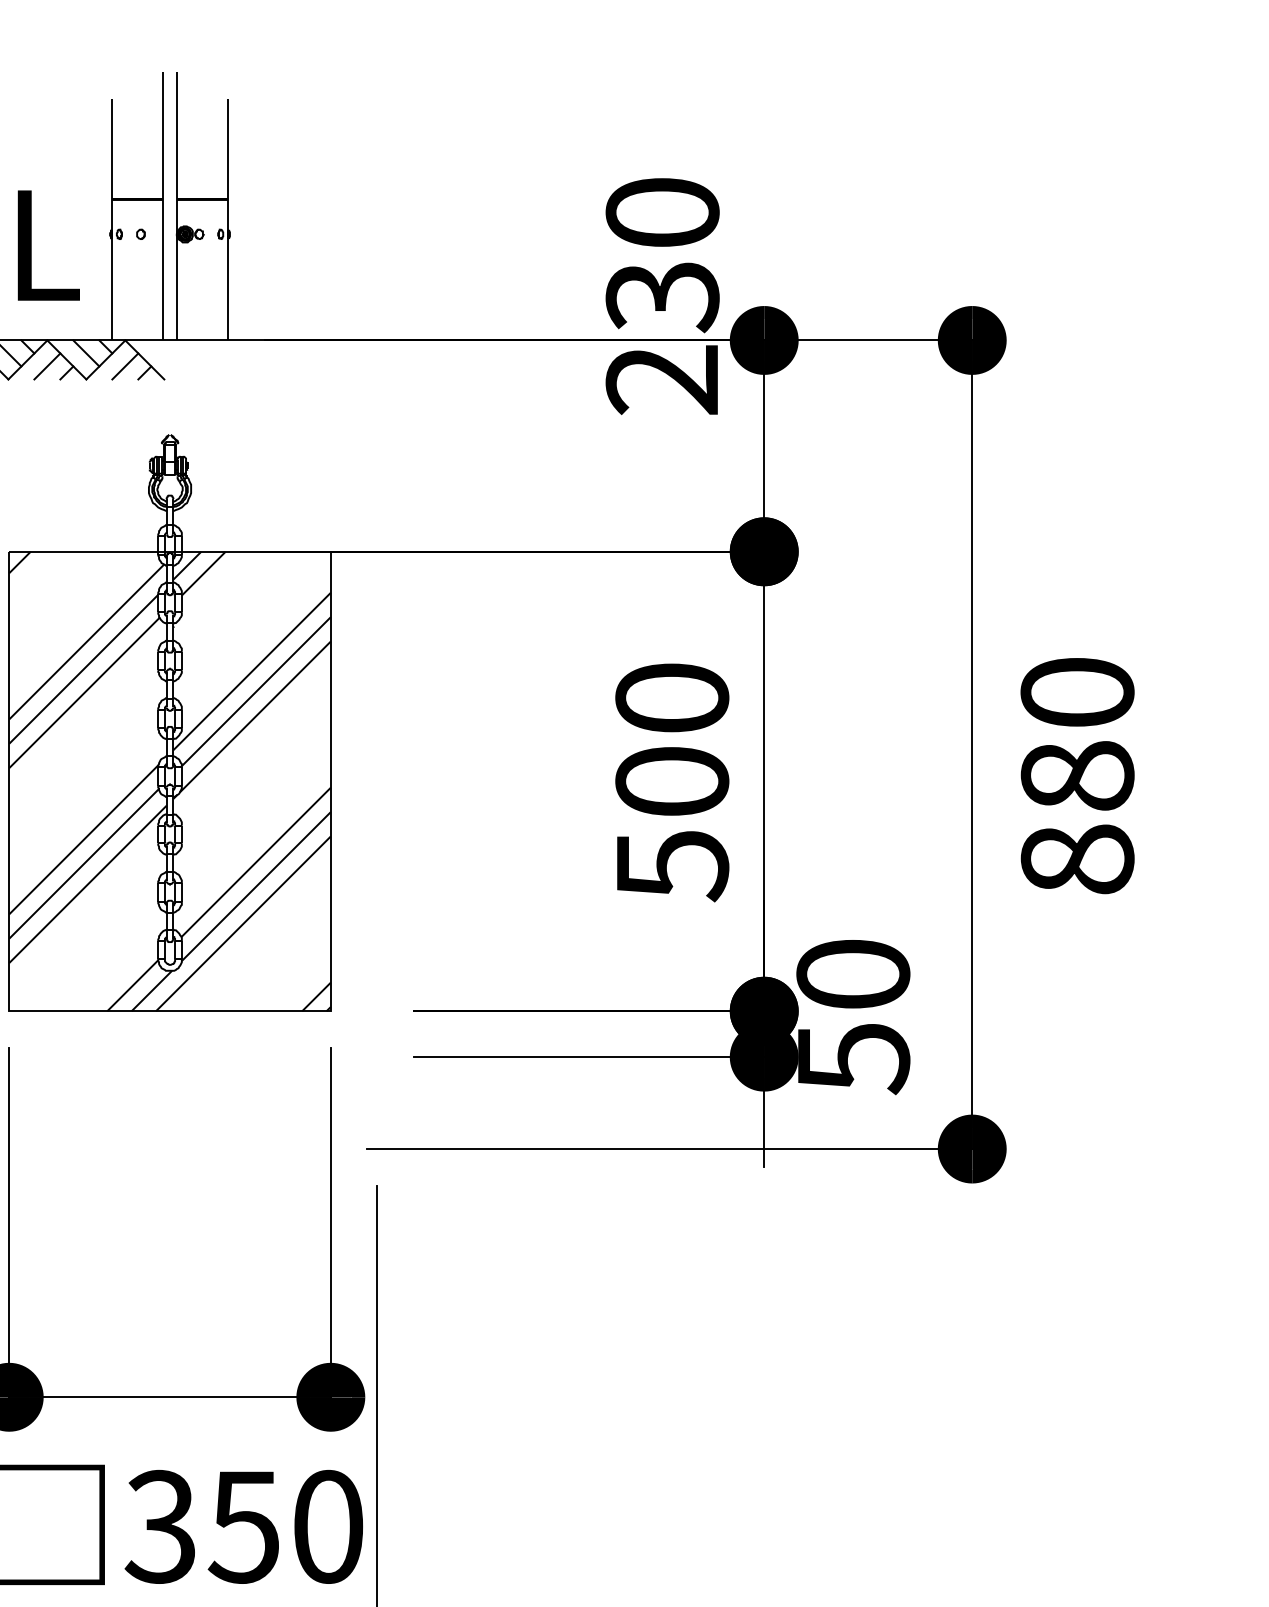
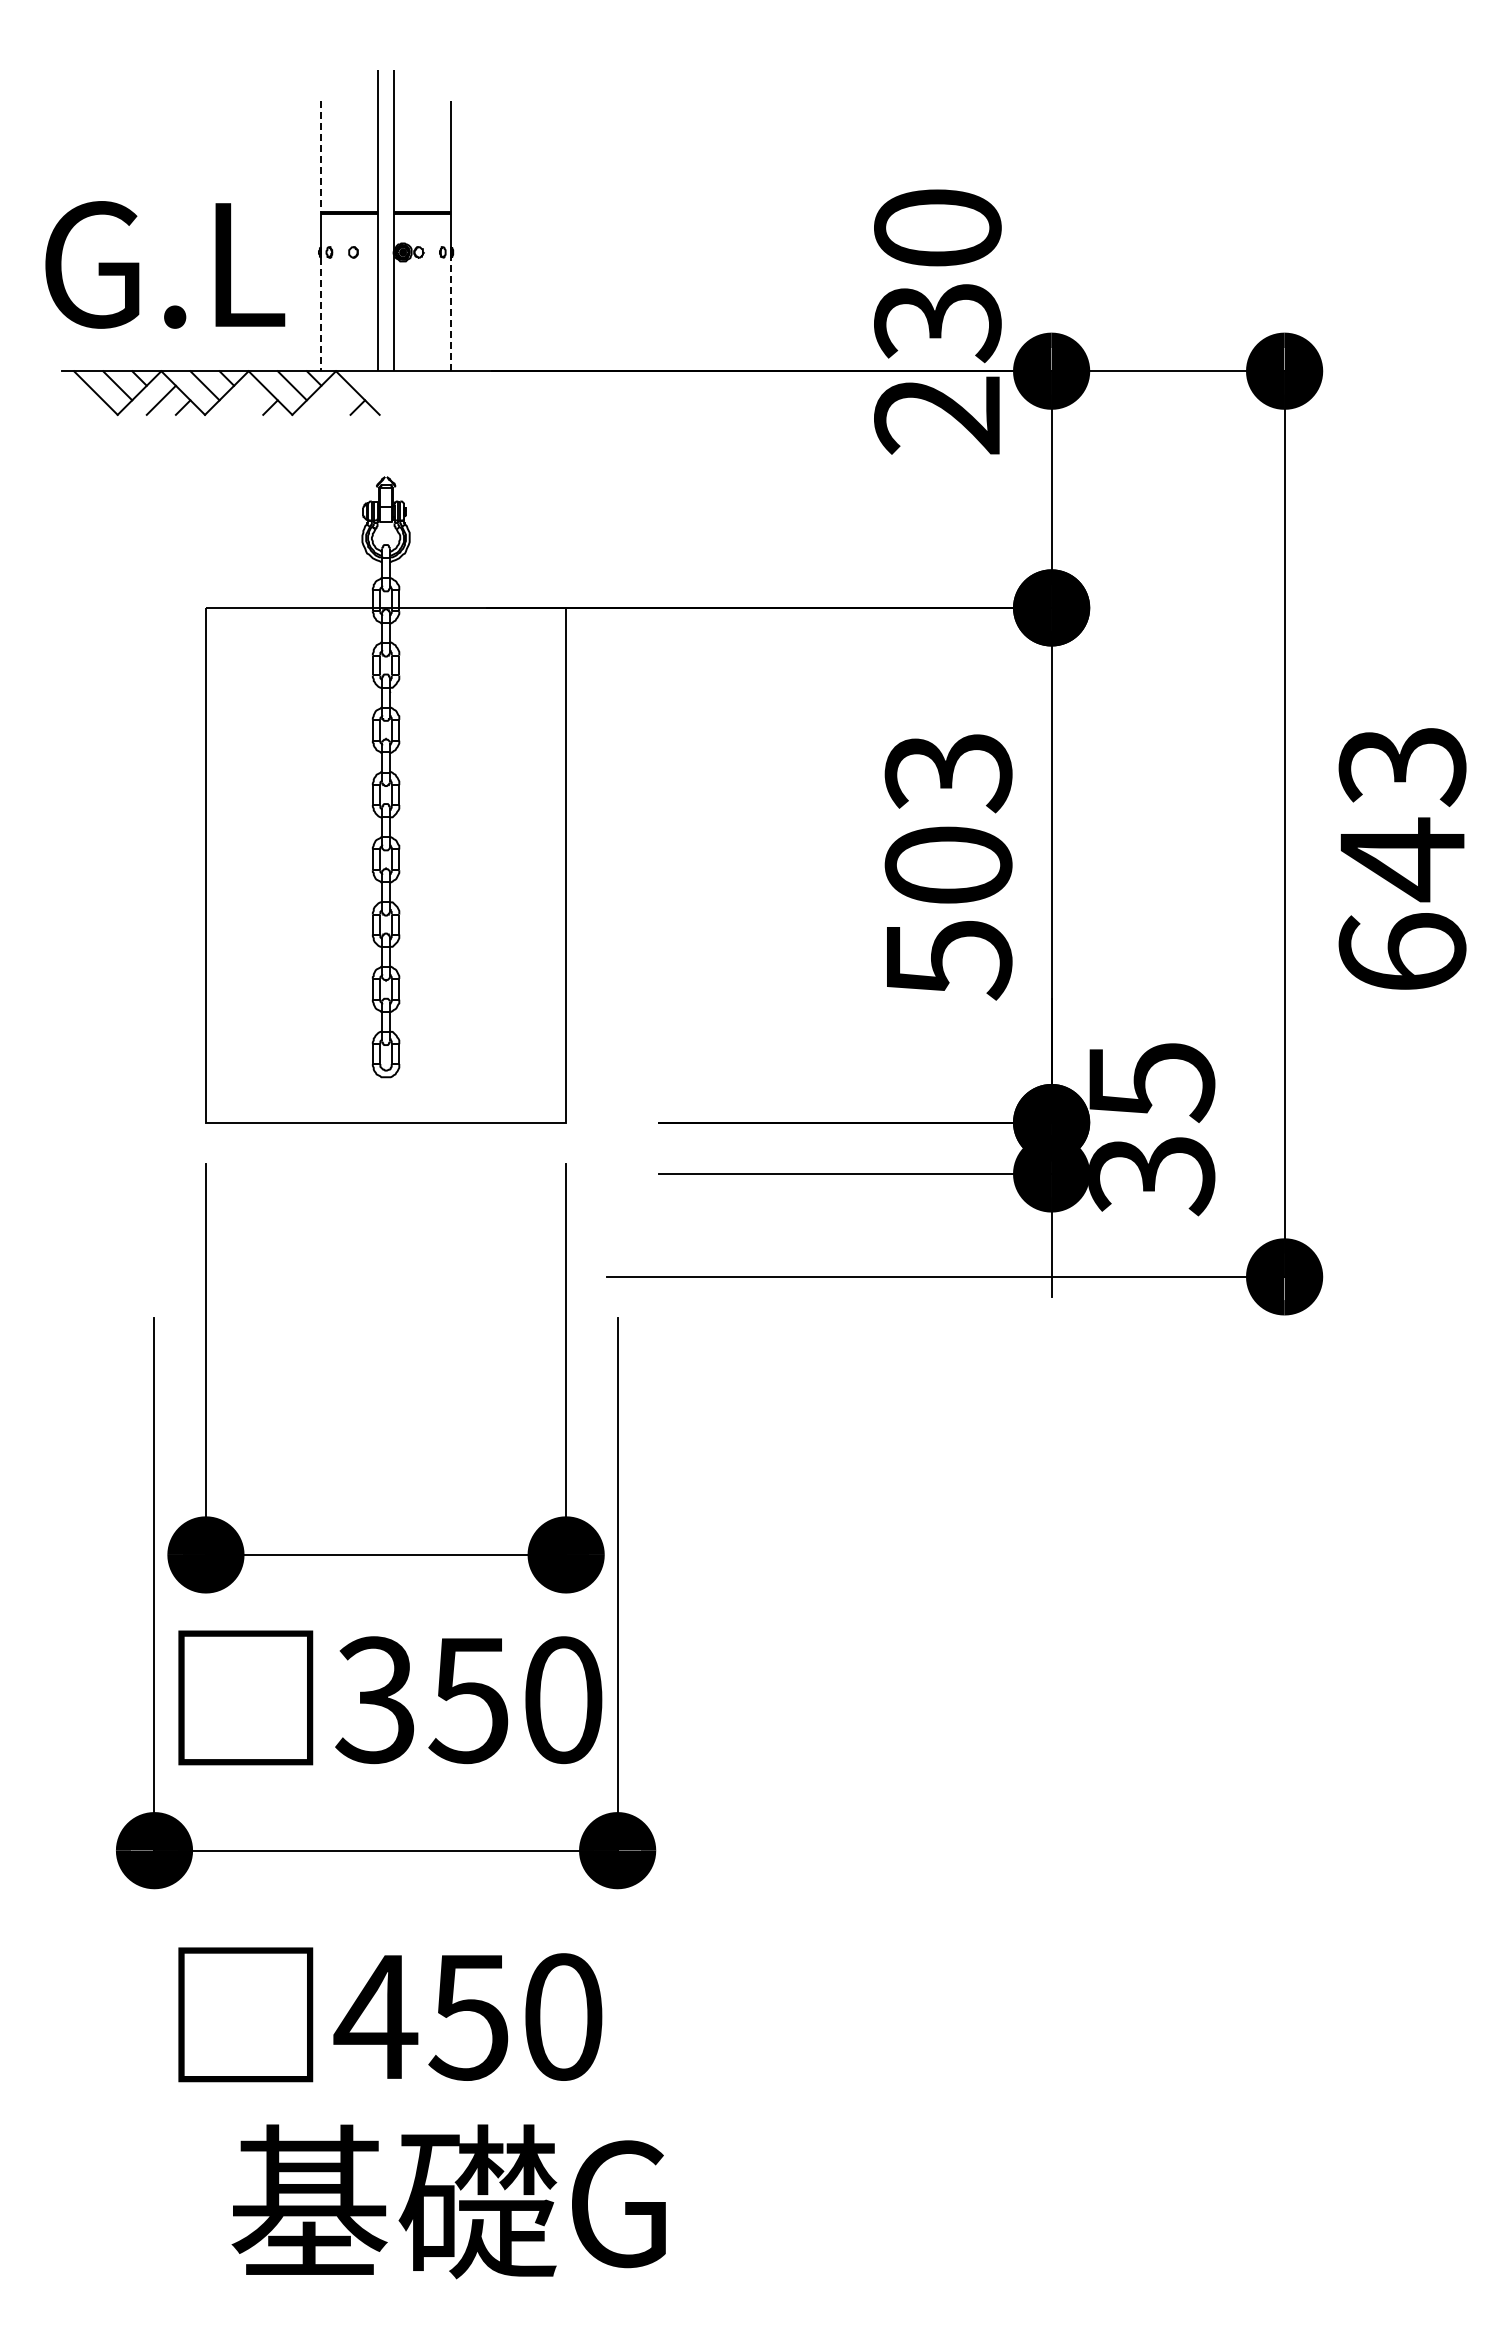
line: (111, 148) -> (320, 156), solid -> dashed
line: (111, 289) -> (320, 314), solid -> dashed
line: (228, 289) -> (451, 314), solid -> dashed
line: (47, 365) -> (248, 399), removed
line: (124, 365) -> (335, 399), removed
text: (672, 699) -> (948, 773), 500 -> 503
text: (1077, 776) -> (1402, 859), 880 -> 643
hatch: (169, 780) -> (385, 864), removed
text: (853, 1017) -> (1151, 1129), 50 -> 35

